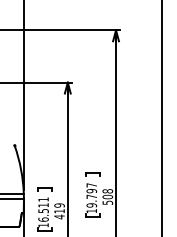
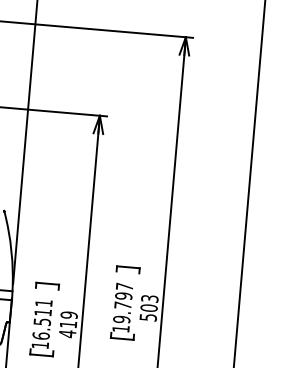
text: (107, 191) -> (149, 299), 508 -> 503

